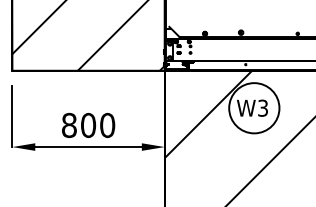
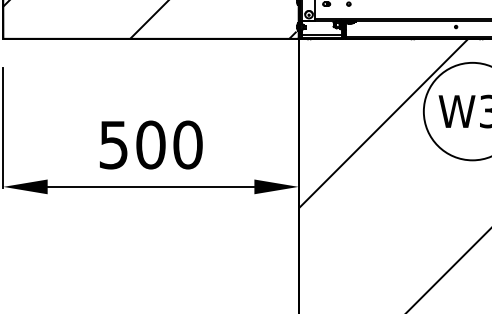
text: (69, 125) -> (114, 145), 800 -> 500

